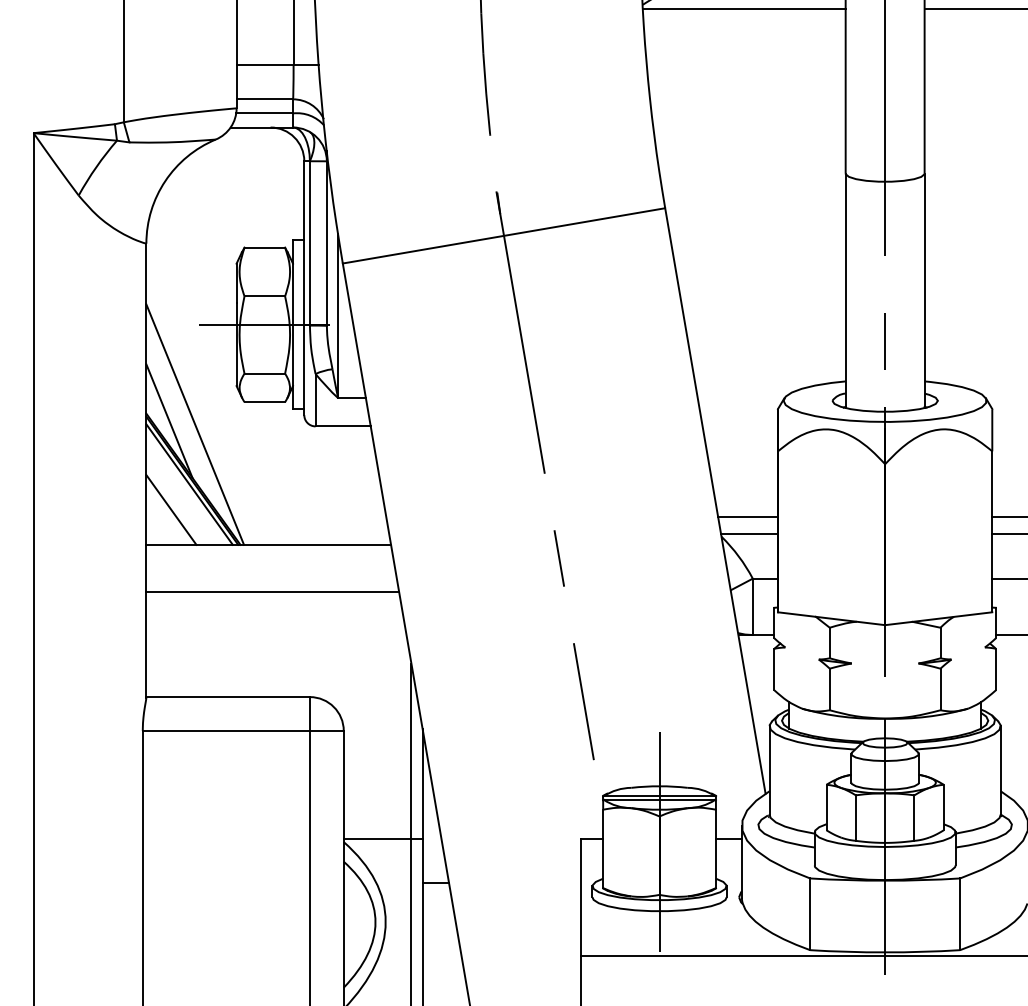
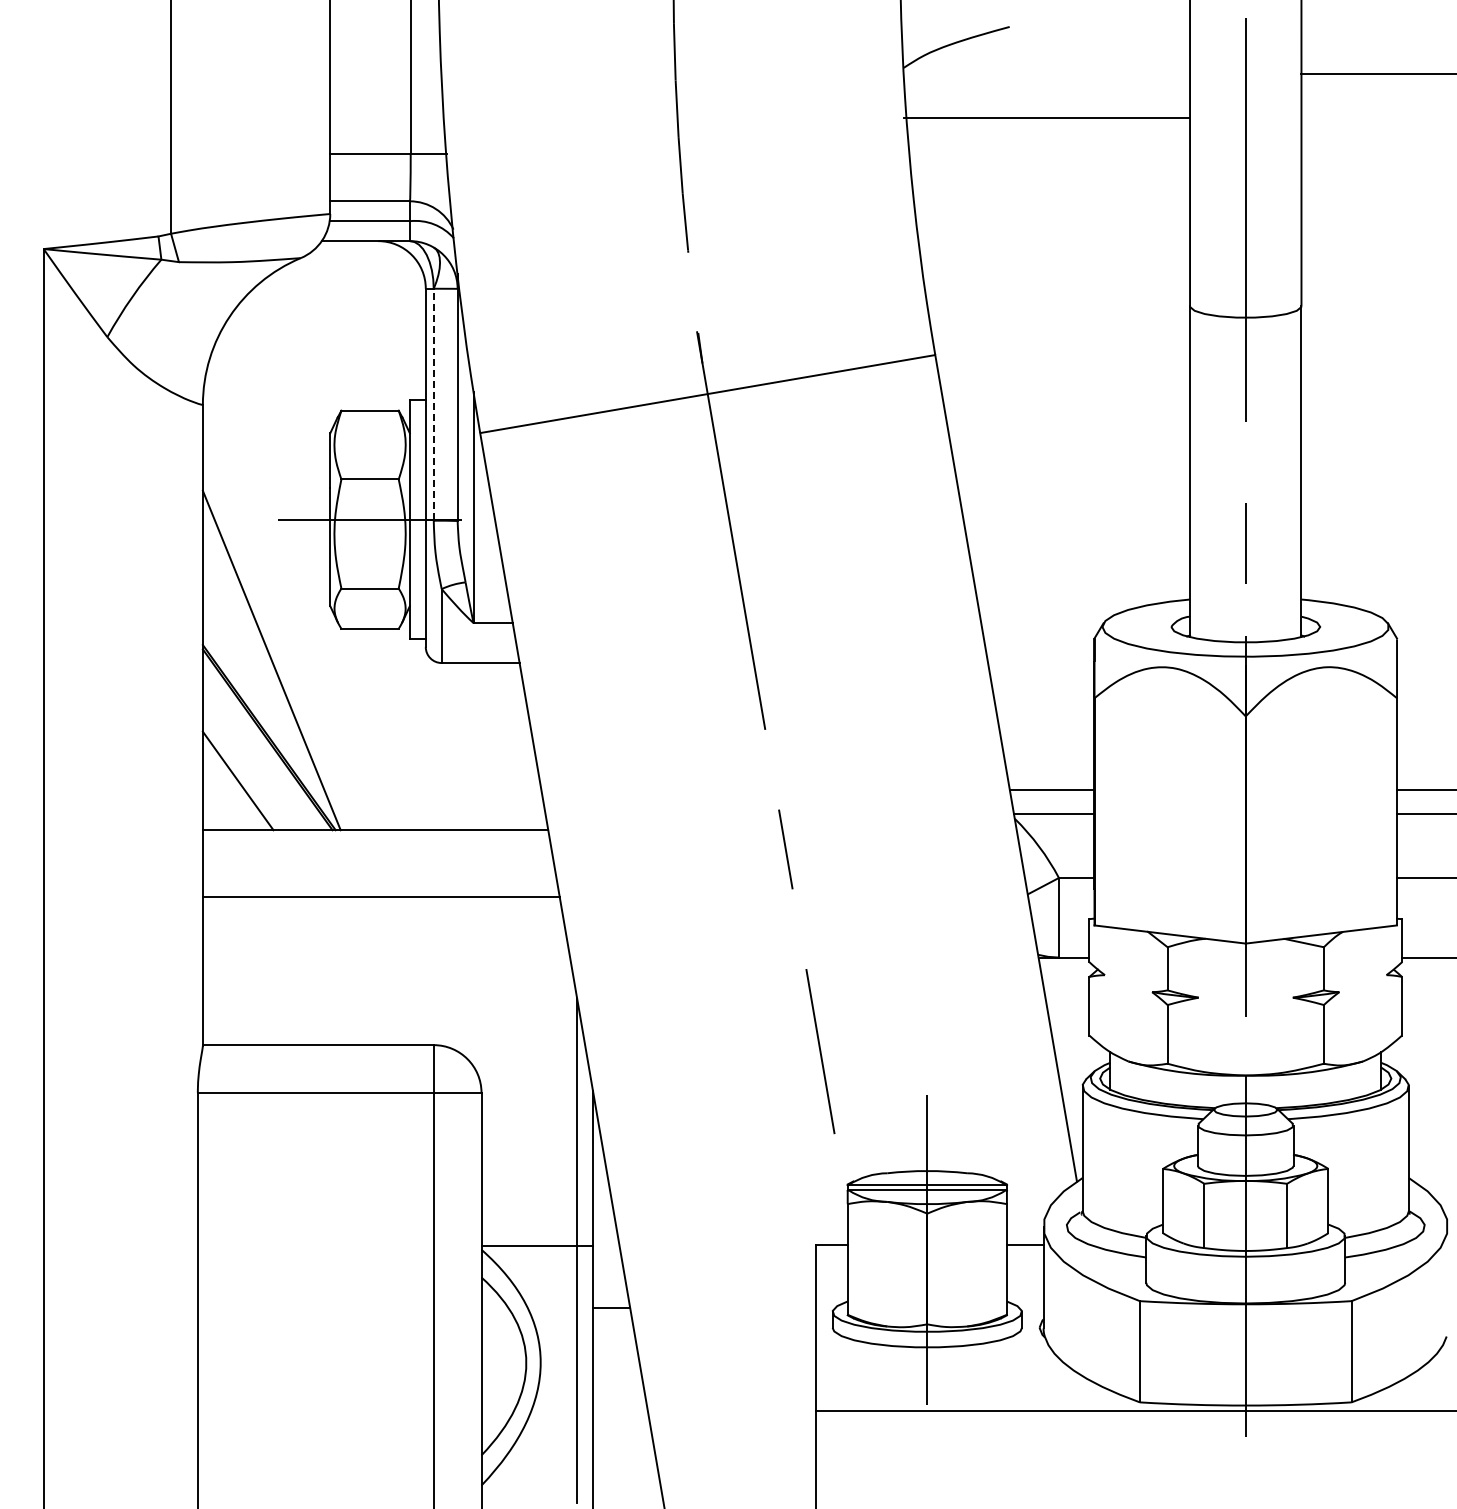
line: (744, 8) -> (1047, 117), moved
line: (309, 242) -> (433, 403), solid -> dashed
line: (169, 421) -> (235, 655), removed
line: (189, 484) -> (263, 745), removed

